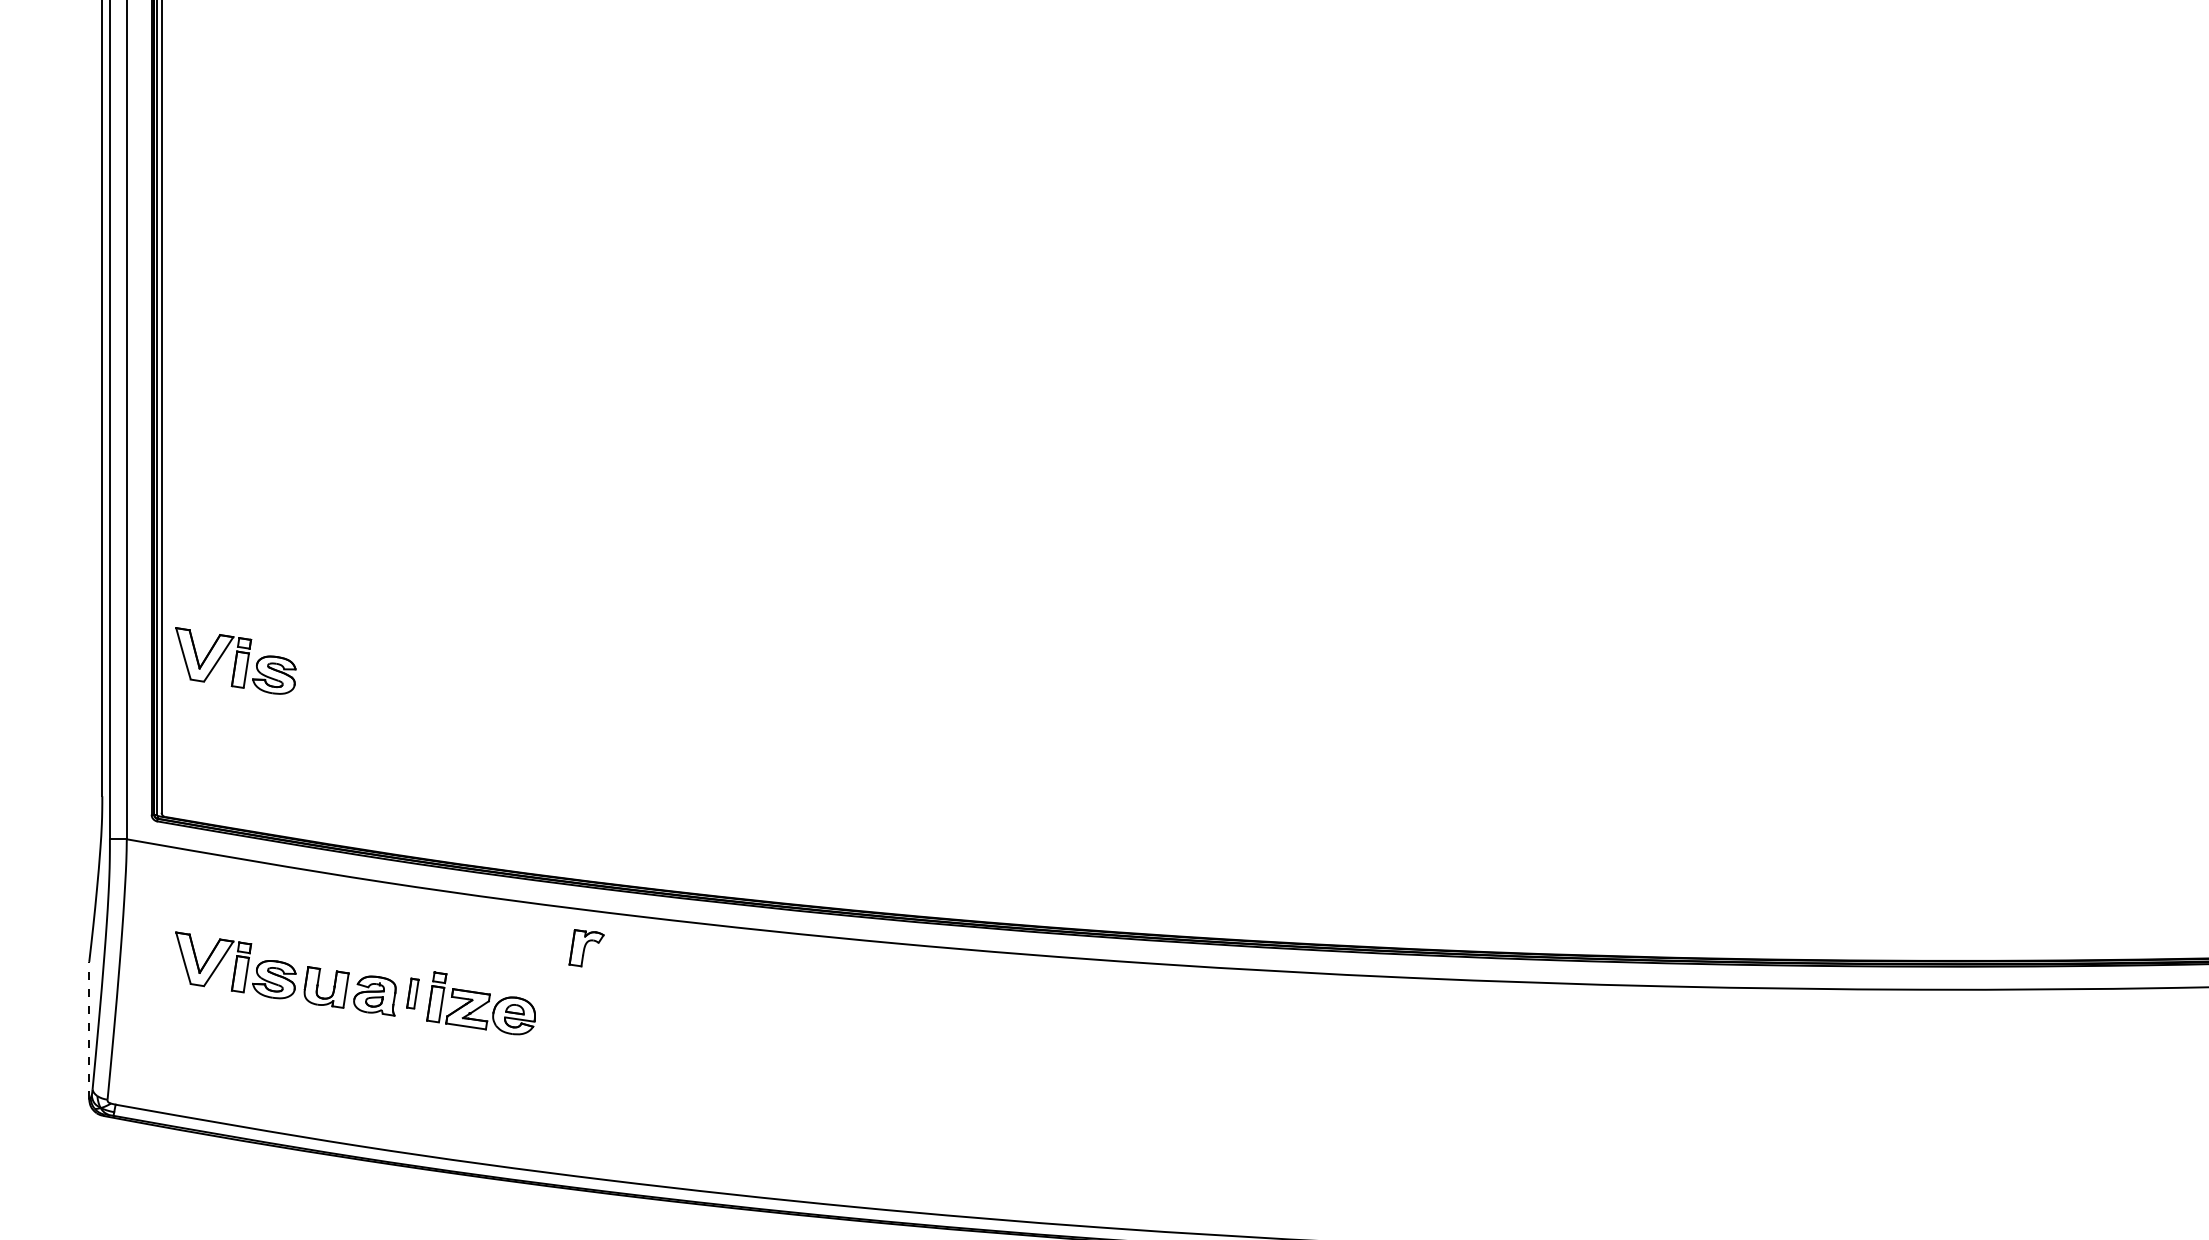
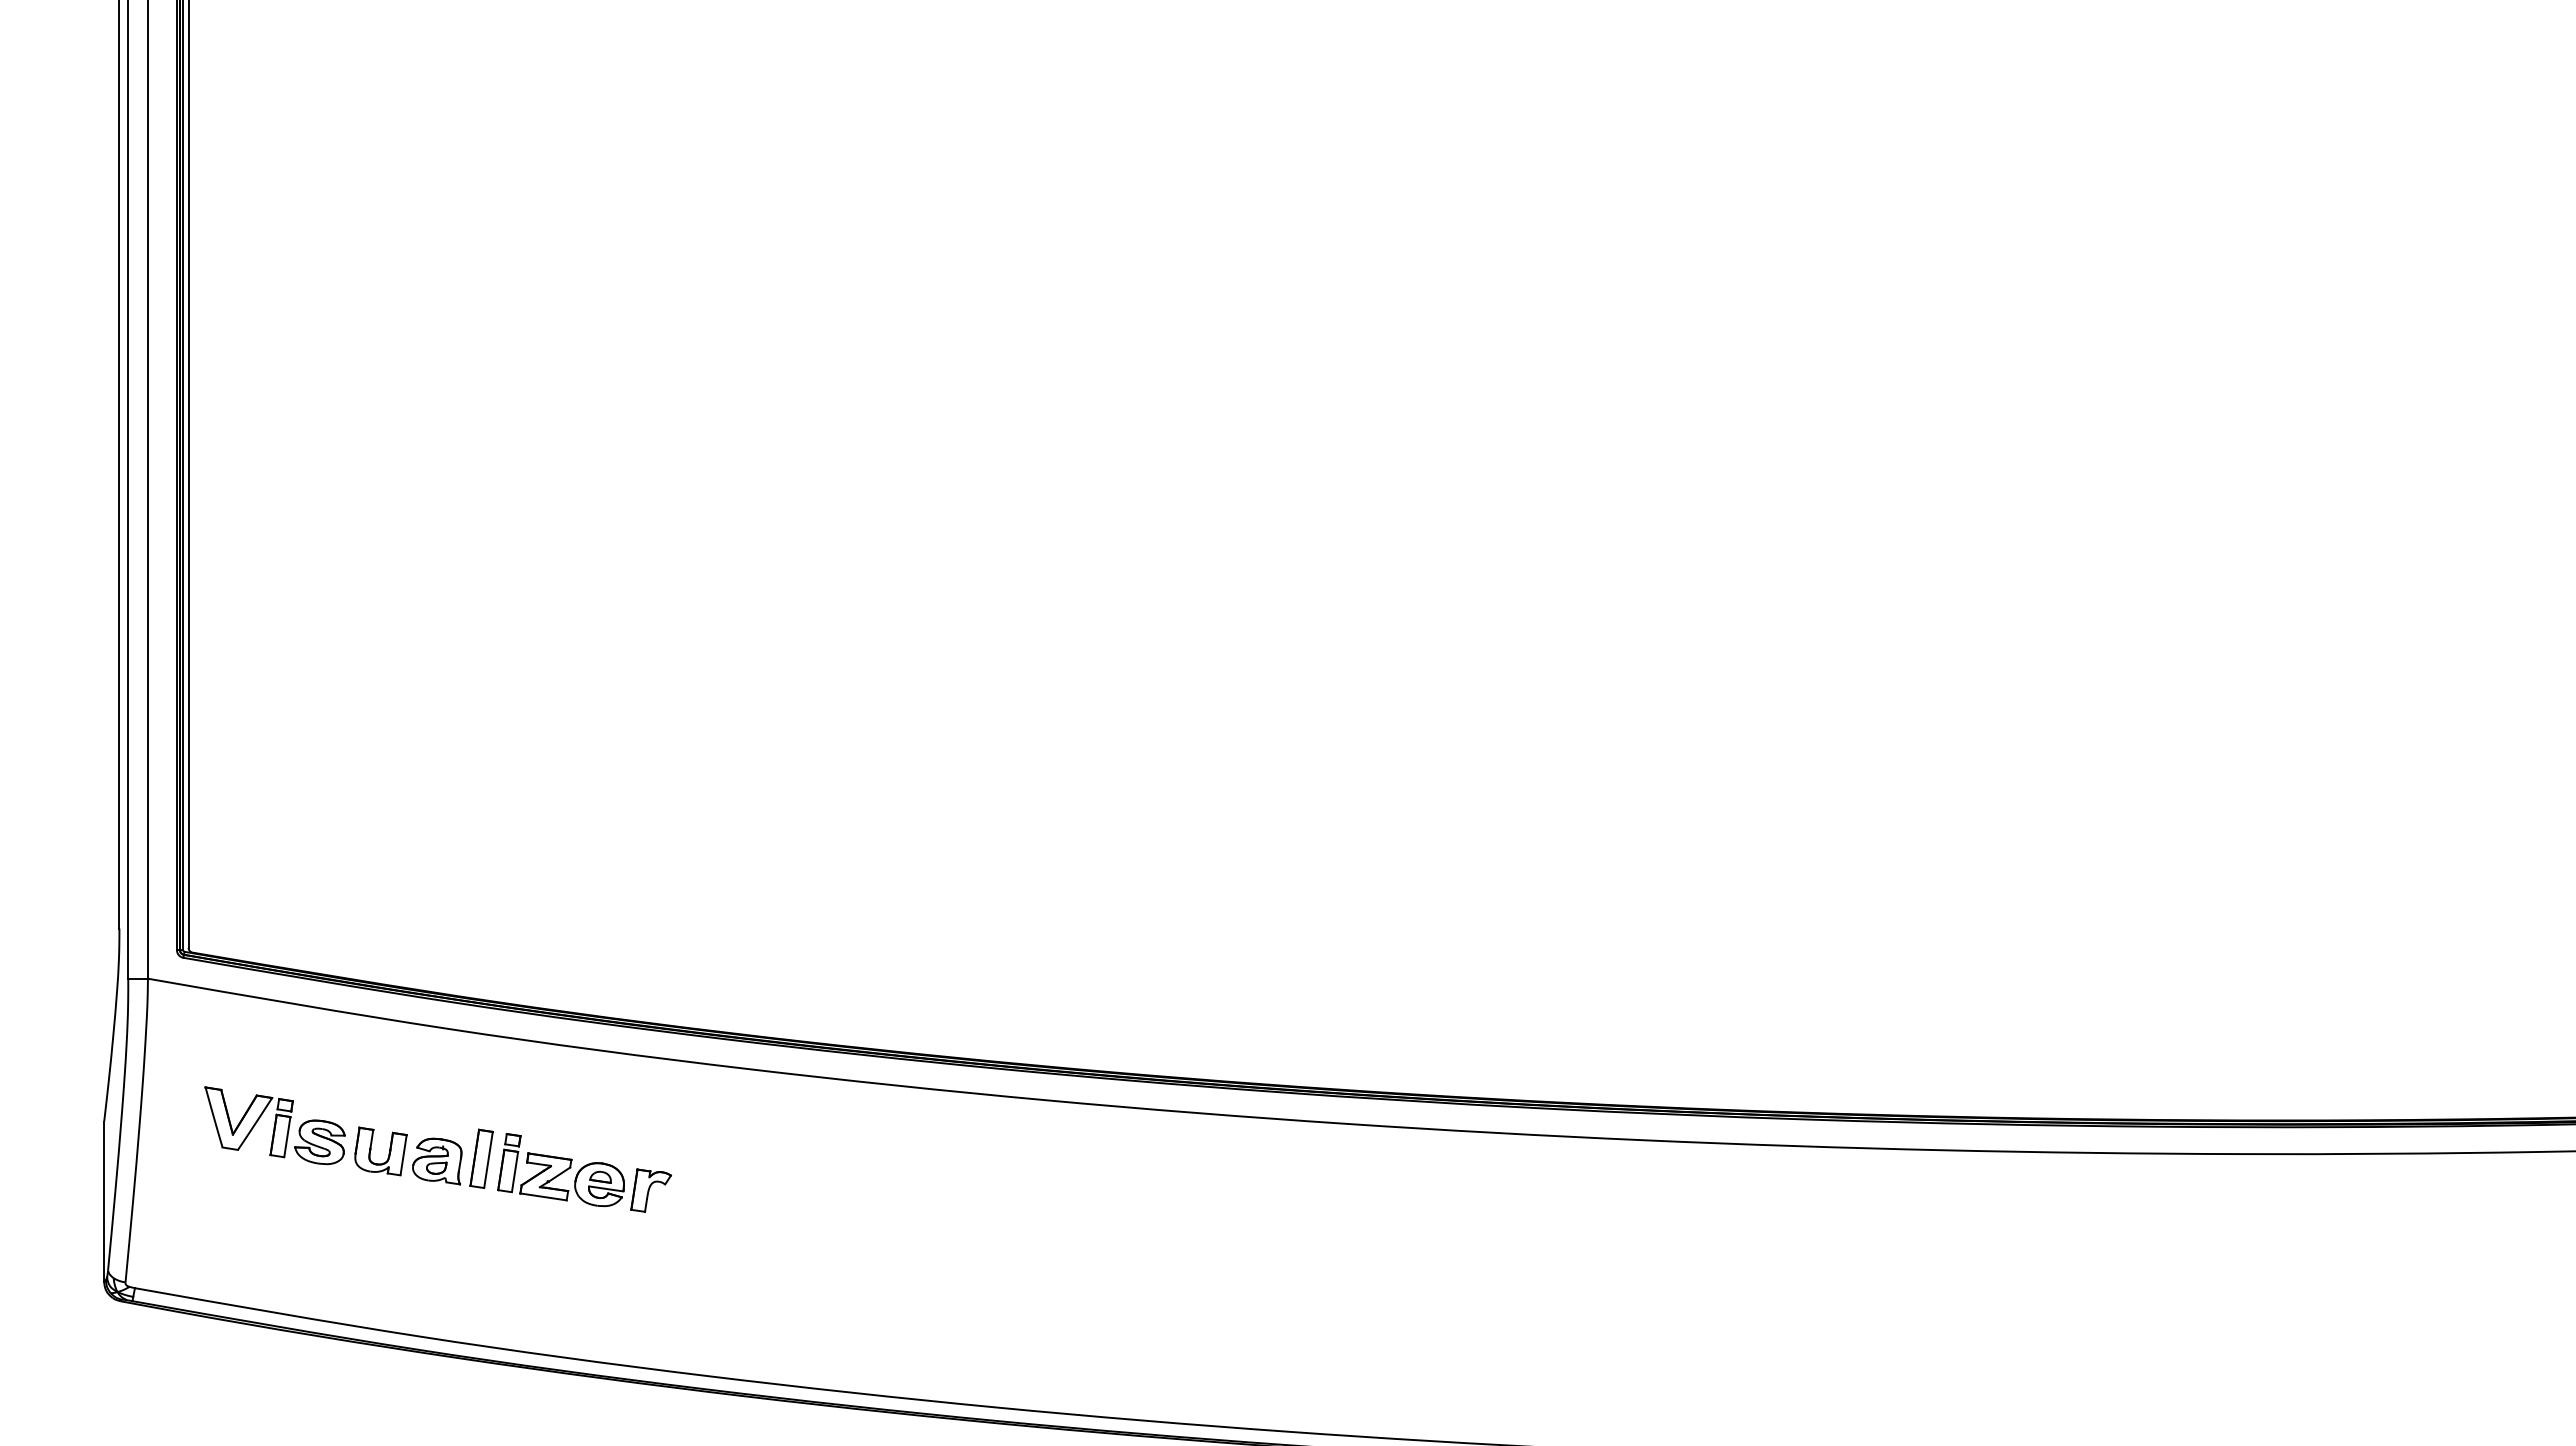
part: (235, 660) -> (274, 770), removed
part: (586, 948) -> (650, 1190), moved
part: (412, 993) -> (481, 1158), size x1.67
line: (89, 1030) -> (104, 1201), dashed -> solid

